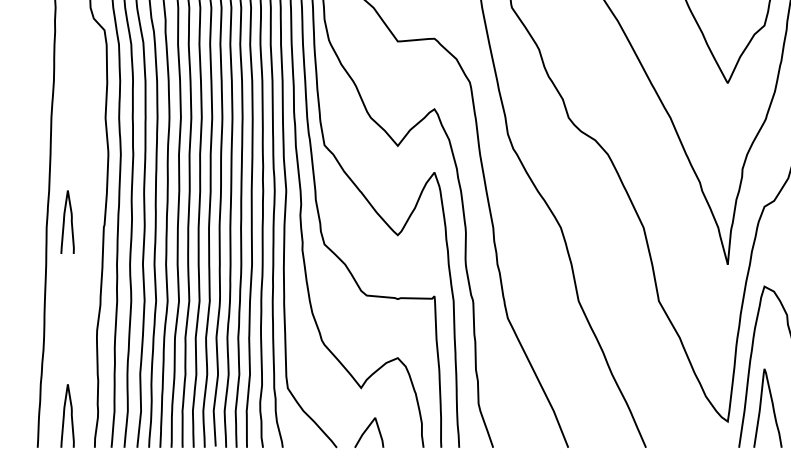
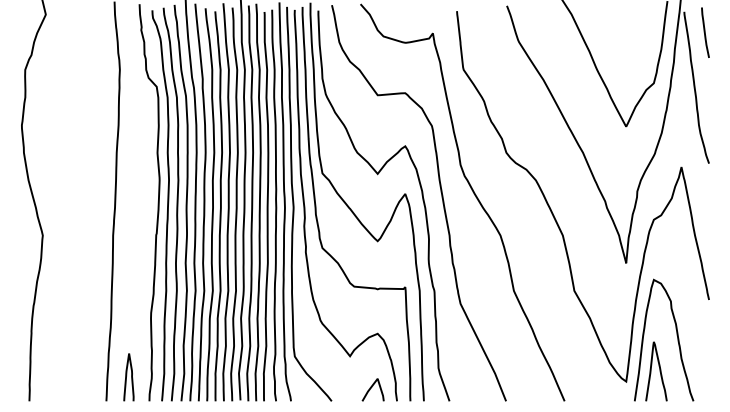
curve: (64, 222) -> (126, 231), removed
line: (367, 430) -> (371, 388), moved

